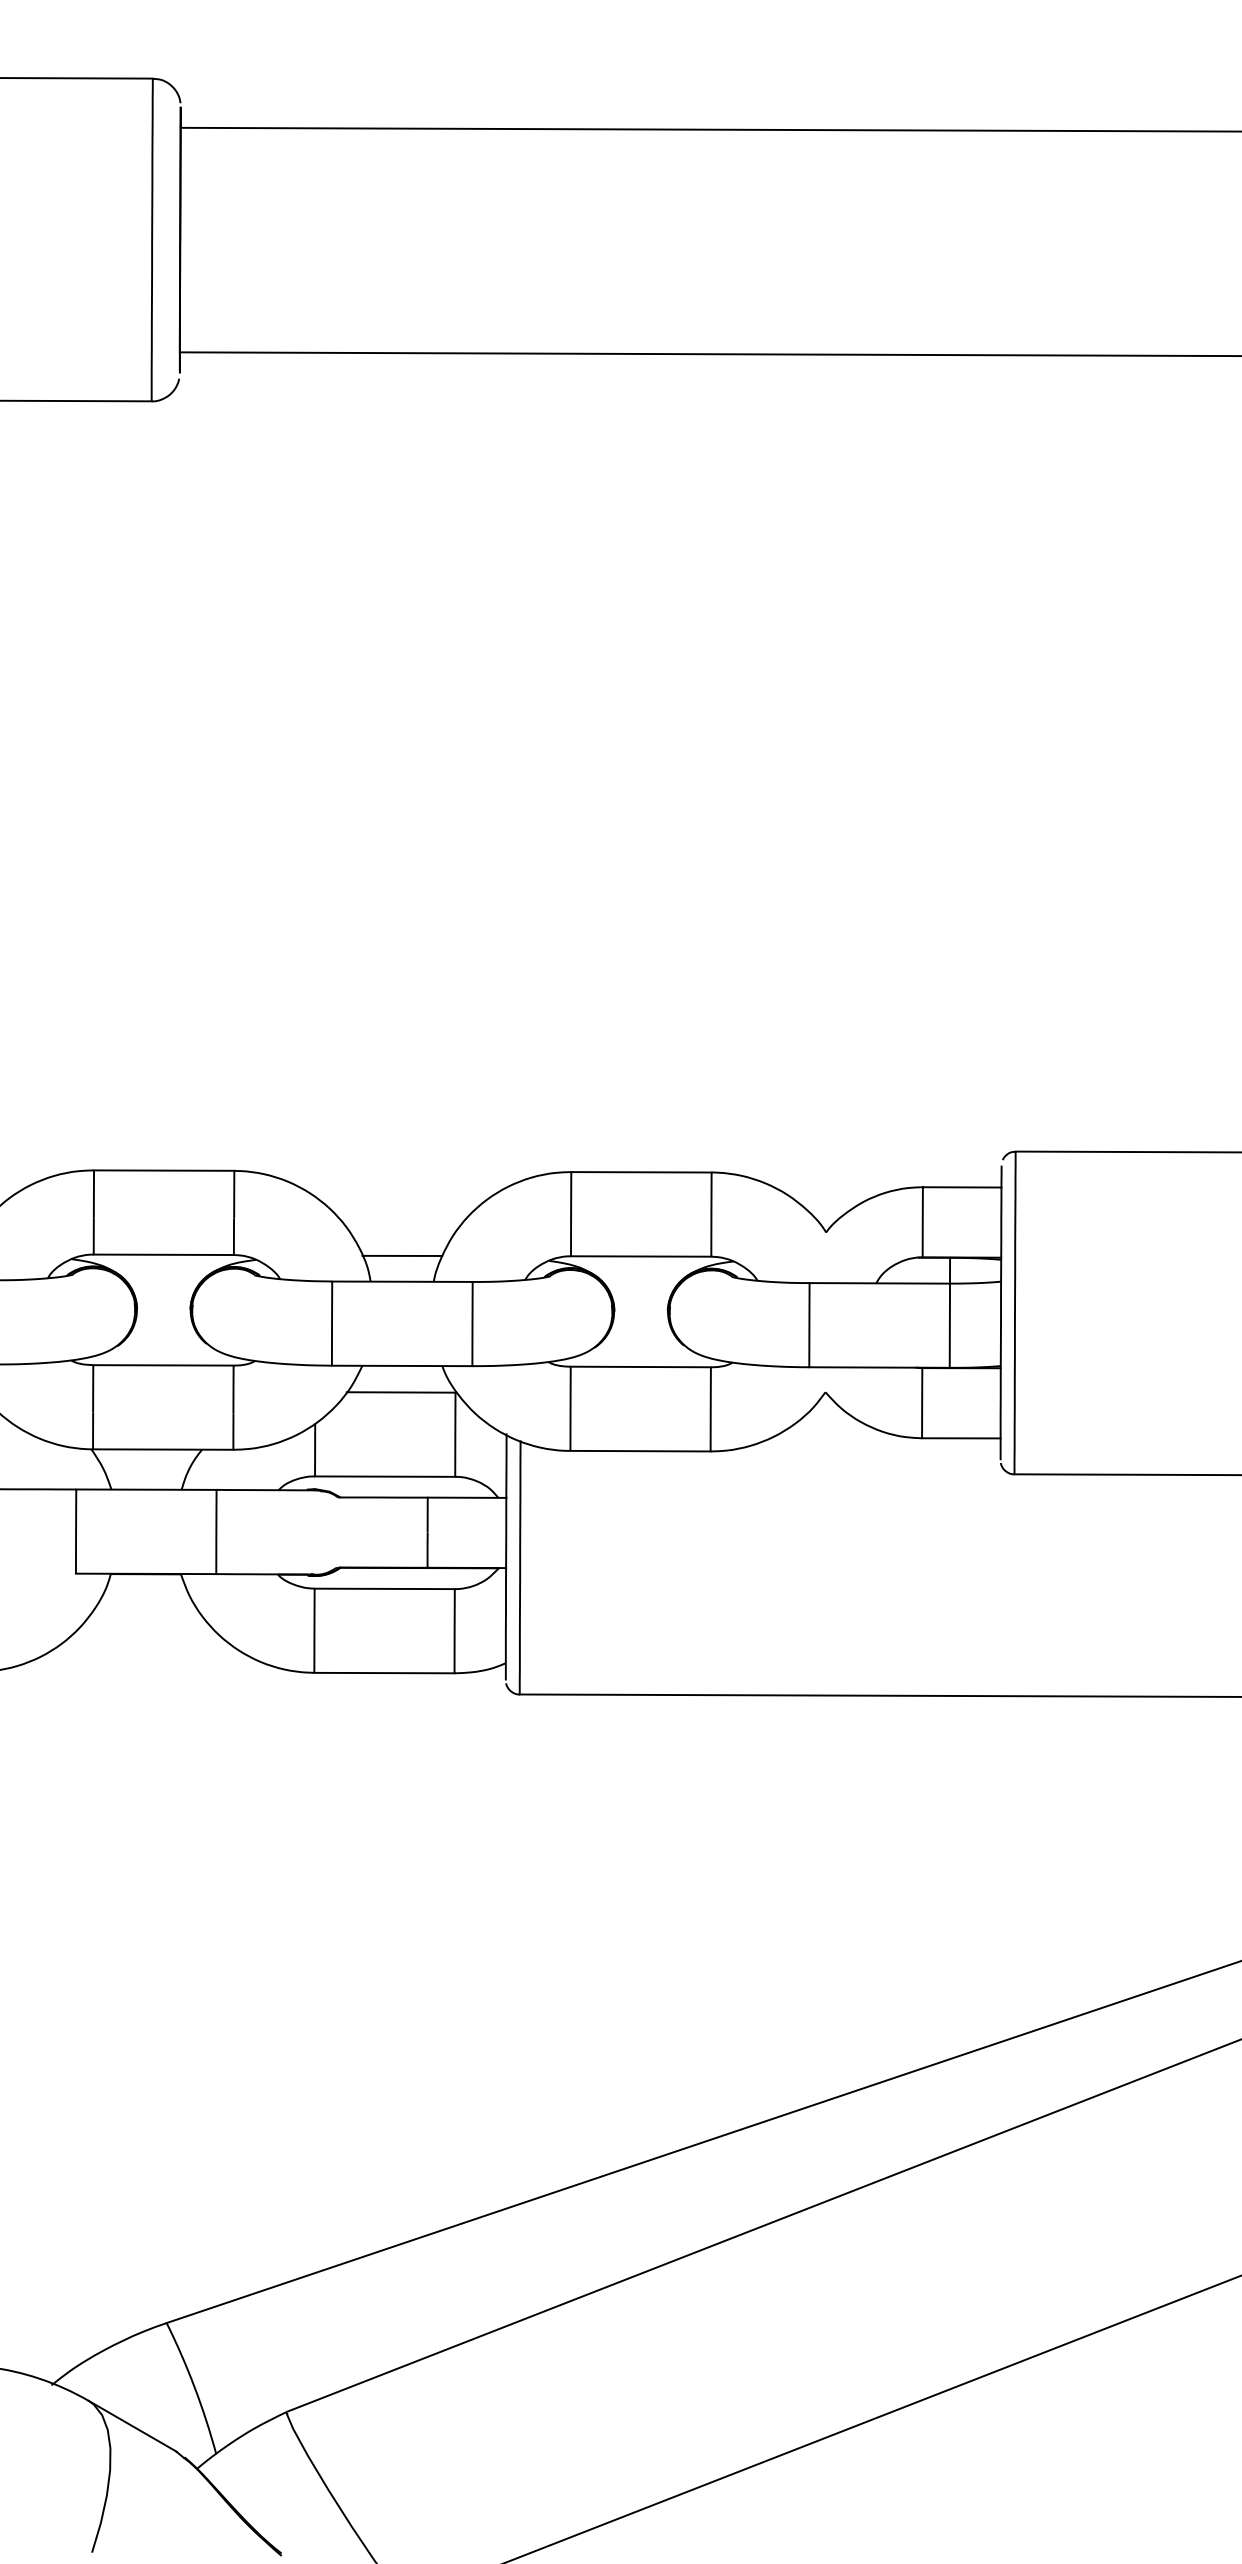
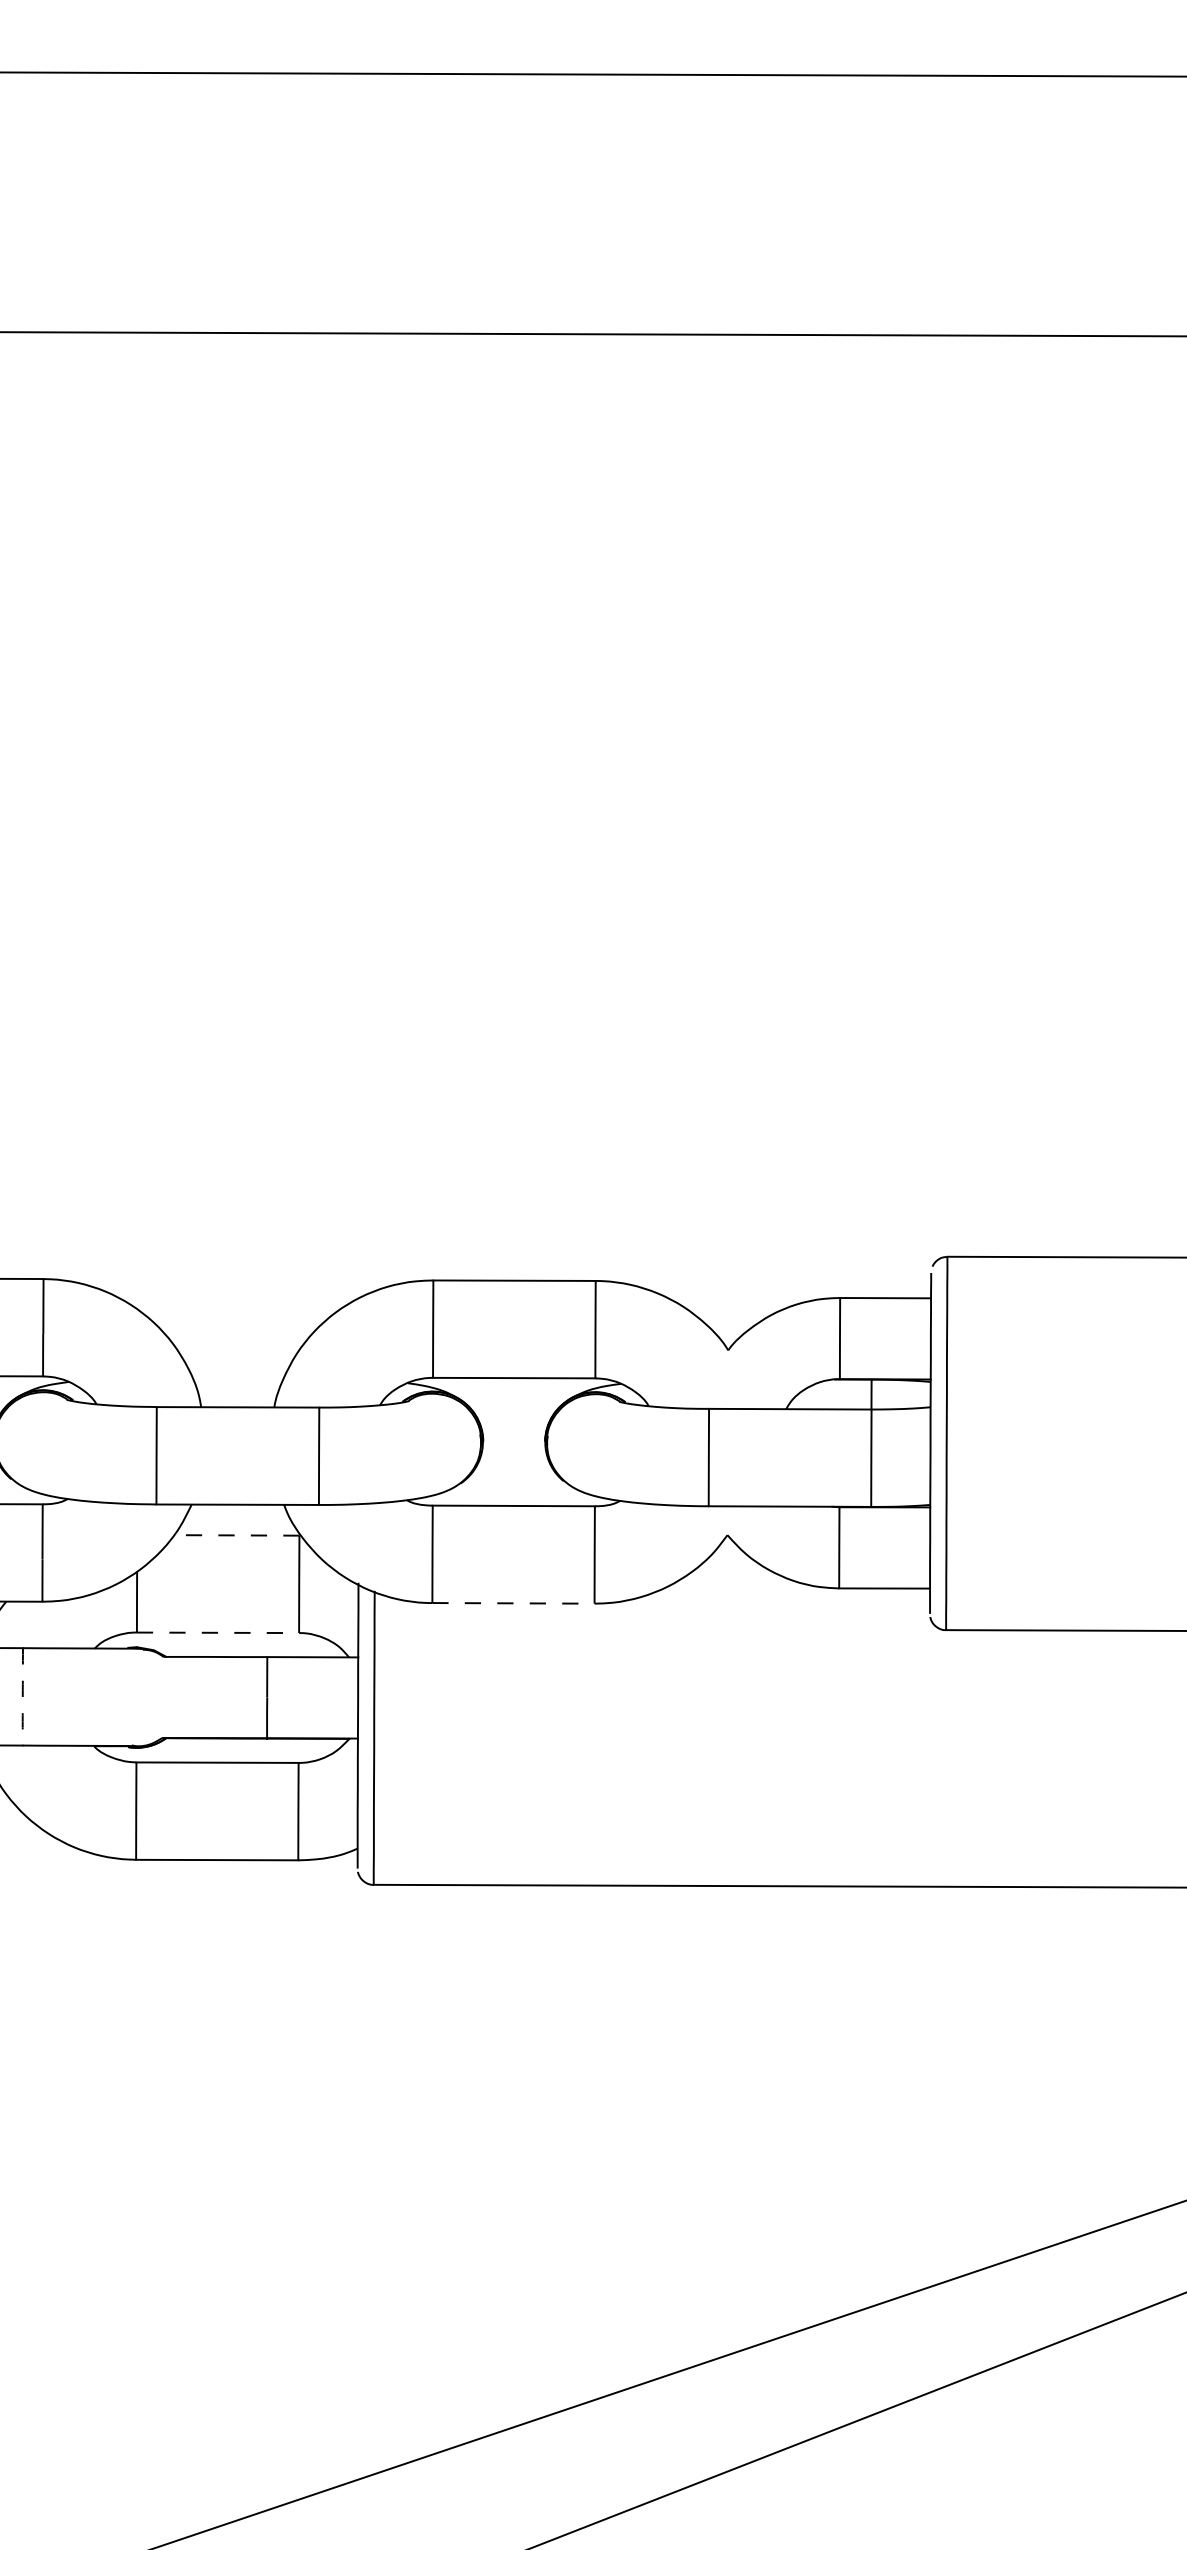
line: (402, 1255) -> (238, 1376), removed
line: (400, 1392) -> (235, 1535), solid -> dashed
line: (641, 1451) -> (514, 1603), solid -> dashed
line: (385, 1476) -> (218, 1632), solid -> dashed
arc: (216, 1532) -> (22, 1697), solid -> dashed

